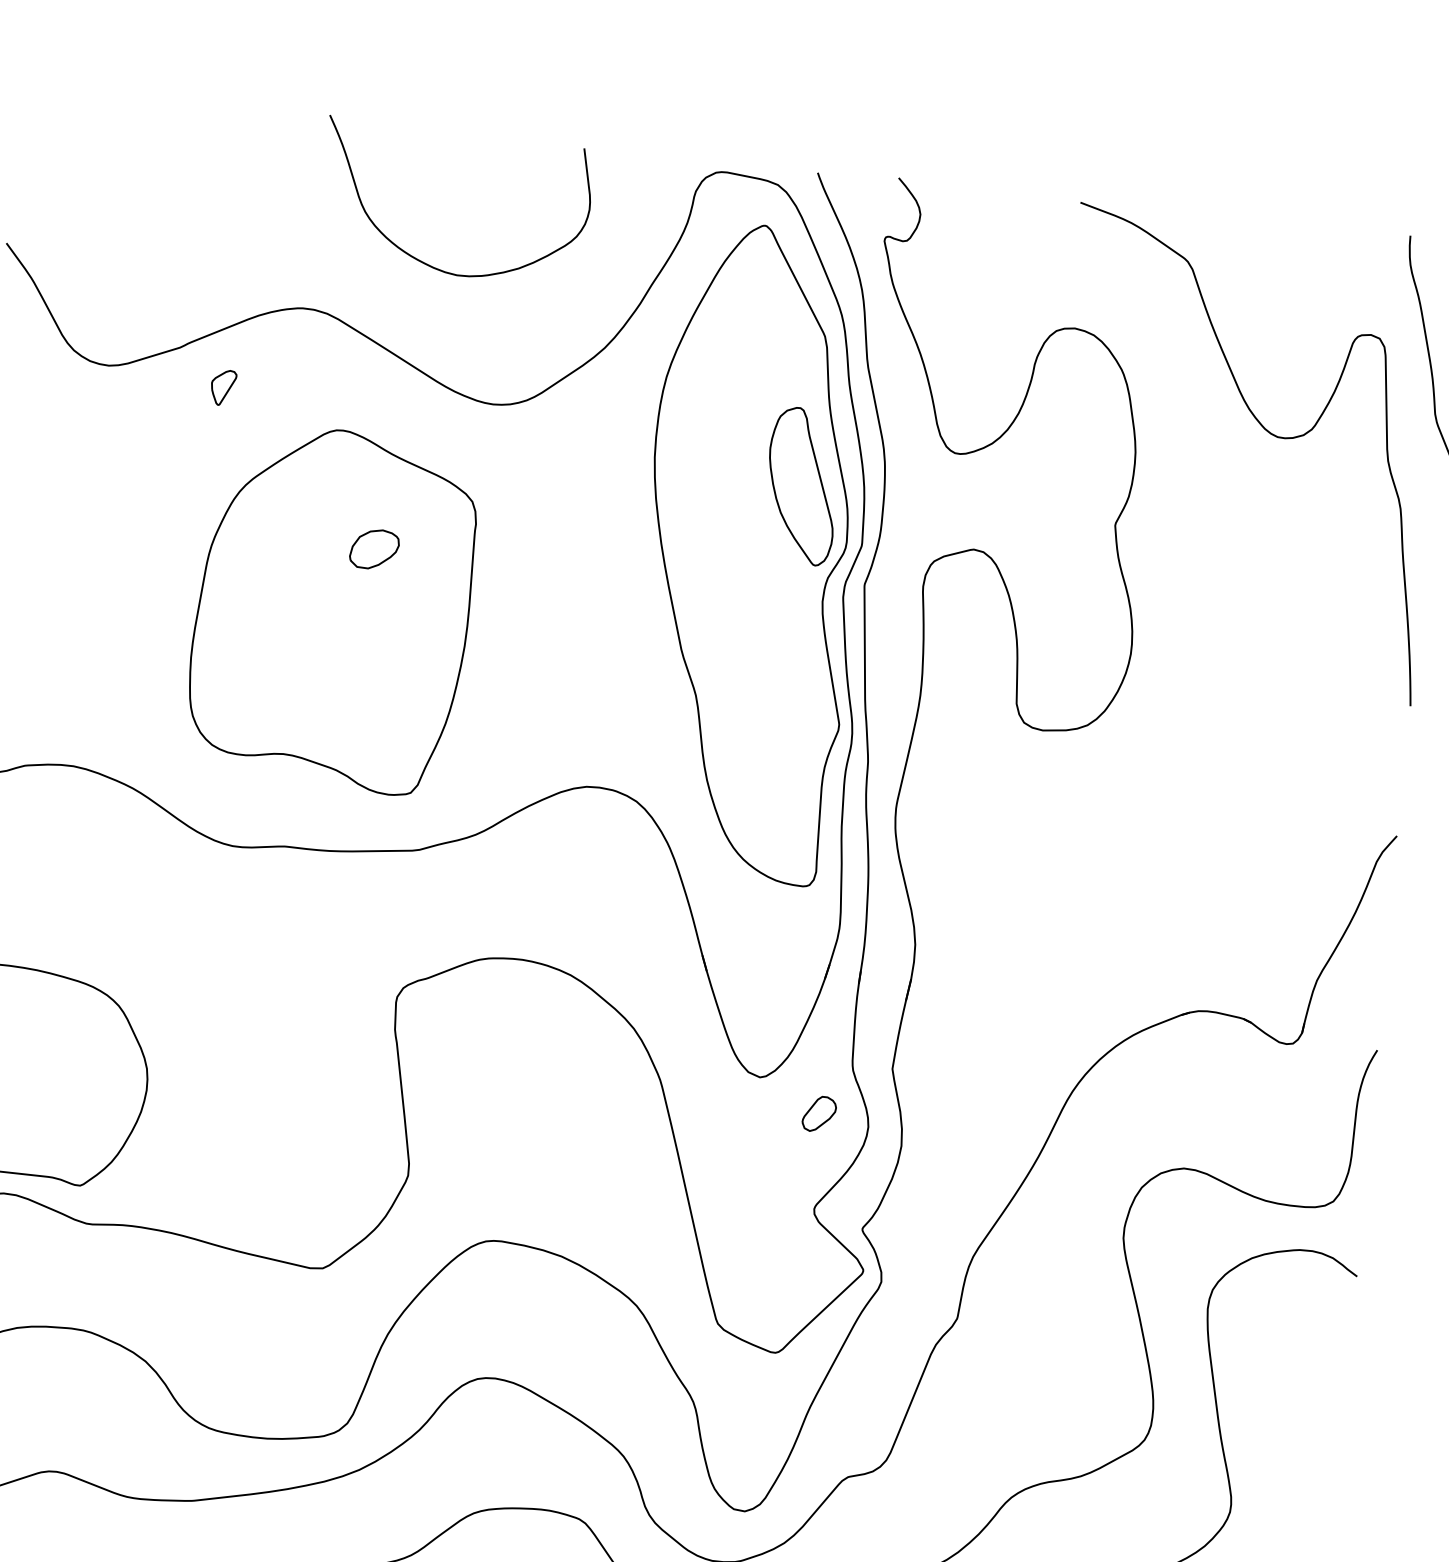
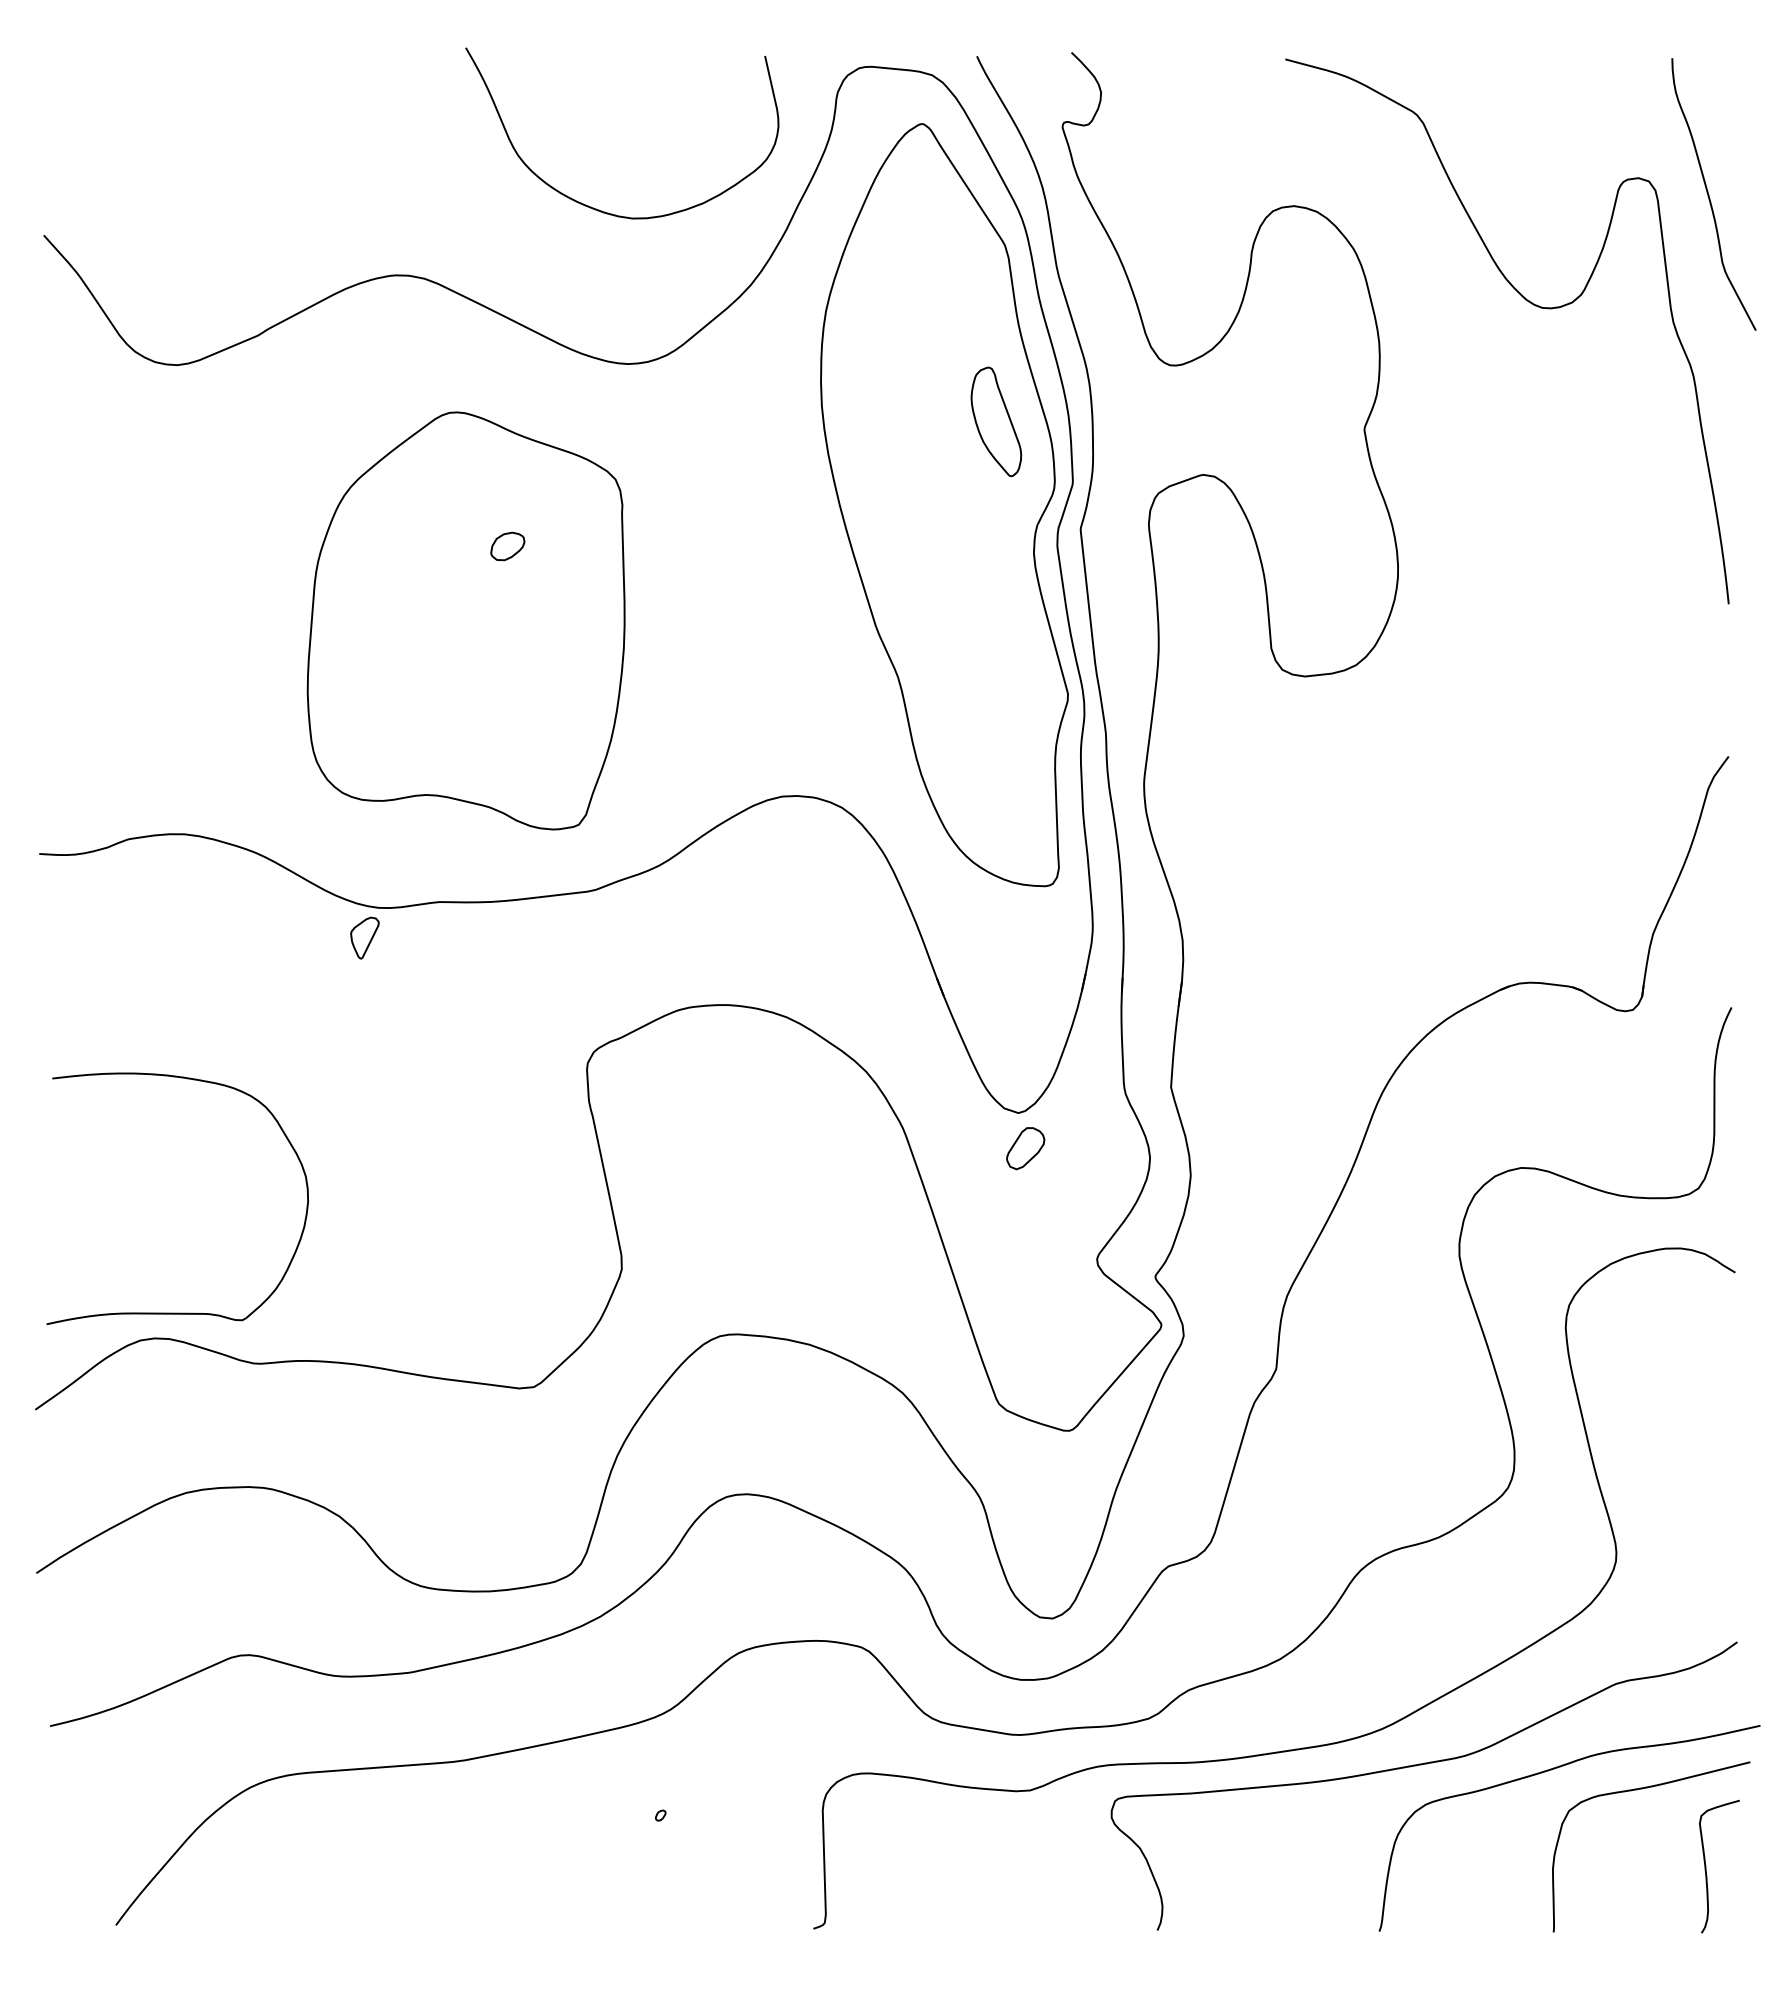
curve: (423, 261) -> (591, 206), moved
part: (223, 387) -> (364, 937), moved
part: (802, 485) -> (996, 421), size x0.6
part: (374, 549) -> (507, 546), size x0.6
part: (819, 1114) -> (1025, 1148), moved

